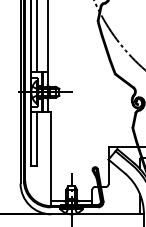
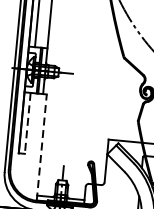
line: (36, 139) -> (27, 123), solid -> dashed
line: (50, 159) -> (41, 147), solid -> dashed

